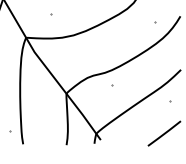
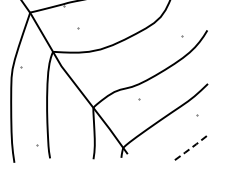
line: (164, 133) -> (191, 147), solid -> dashed

